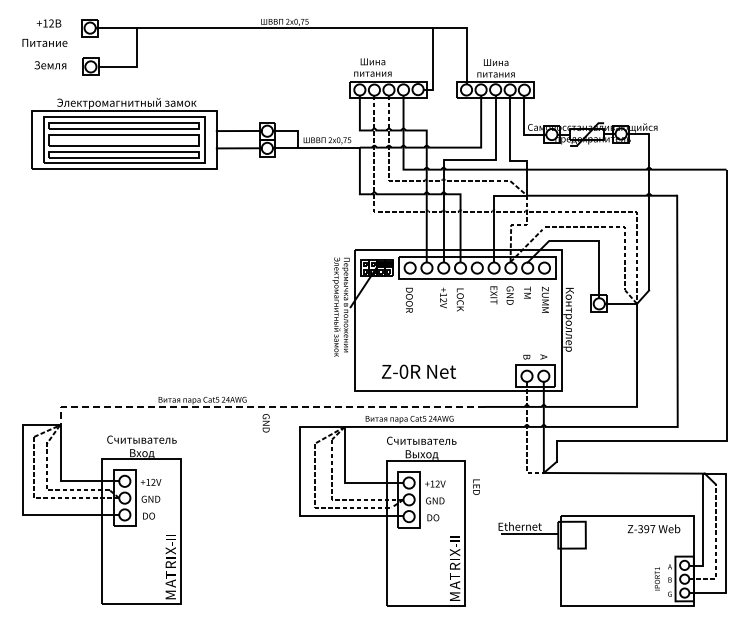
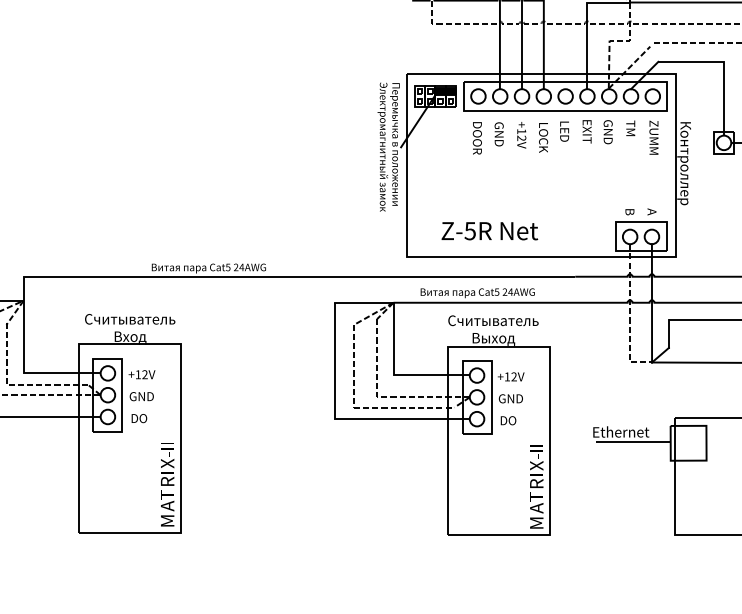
text: (403, 371) -> (469, 230), Z-0R -> Z-5R
line: (262, 406) -> (286, 276), dashed -> solid
text: (265, 423) -> (498, 134), moved
text: (476, 486) -> (564, 130), moved

